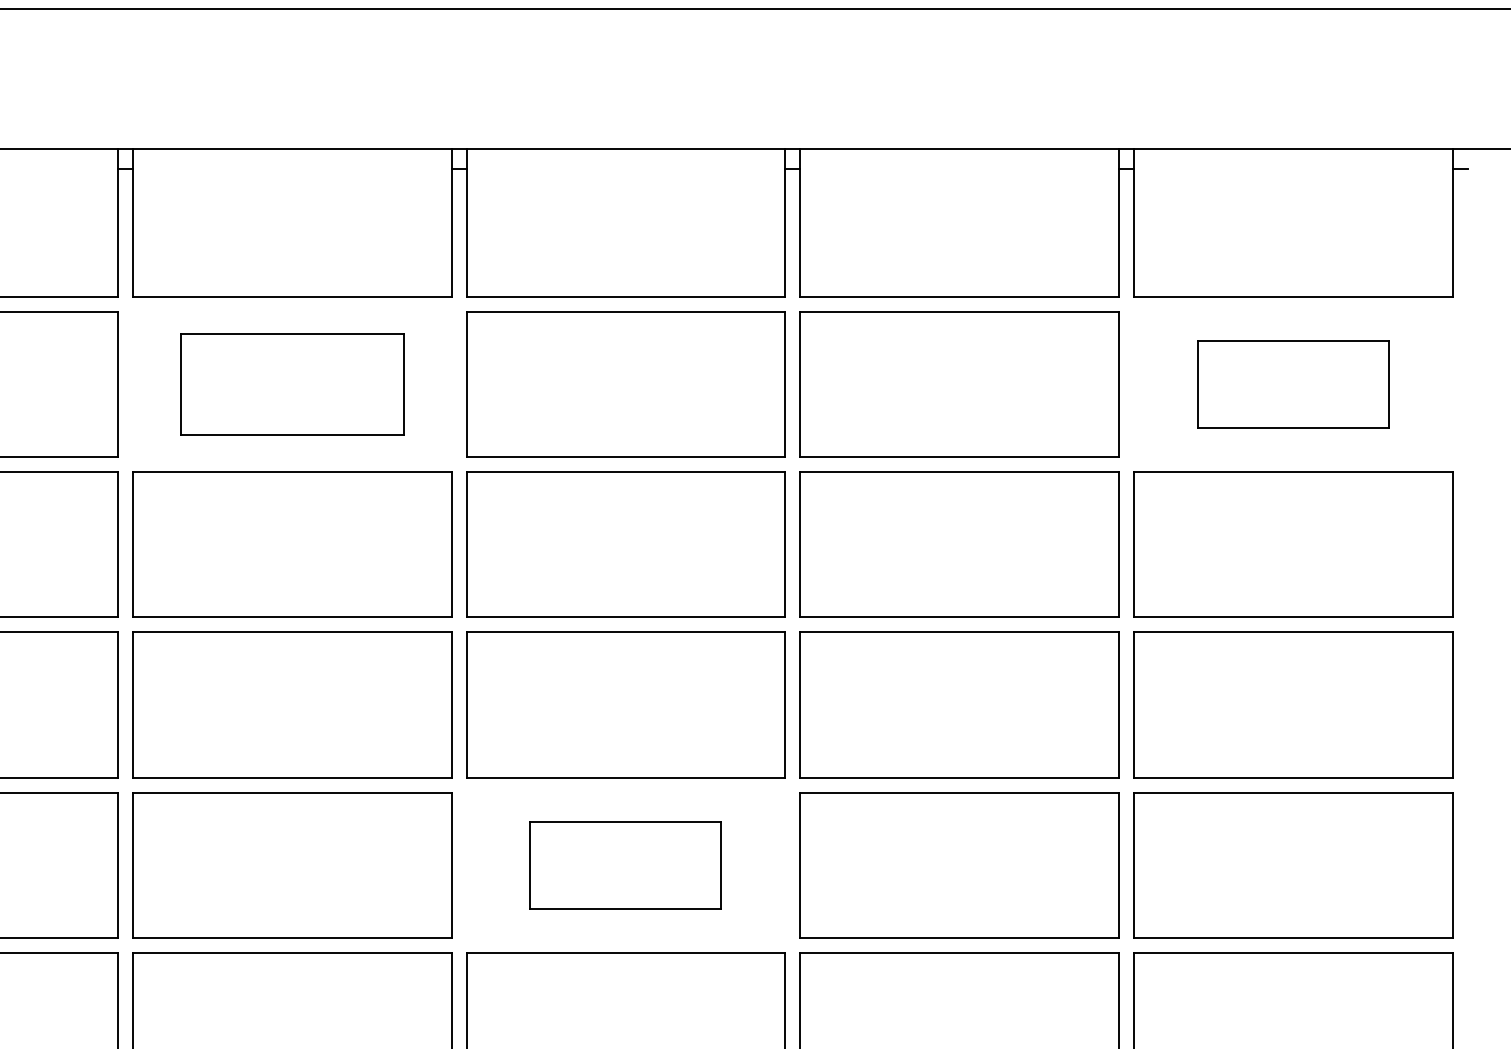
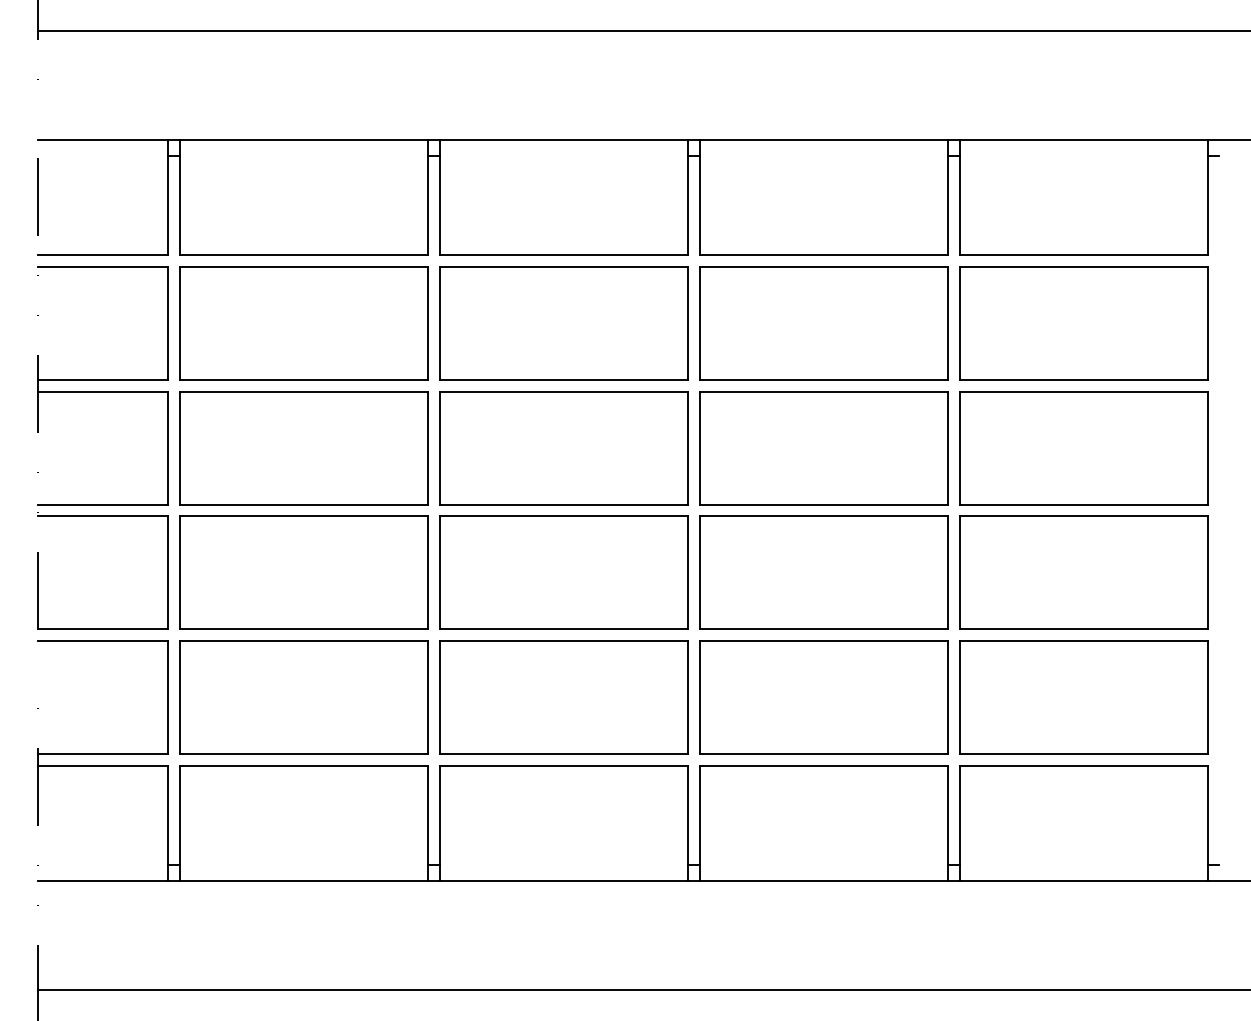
part: (291, 384) -> (303, 323), size x1.43
part: (1293, 384) -> (1083, 323), size x1.67
part: (625, 865) -> (563, 697), size x1.67

